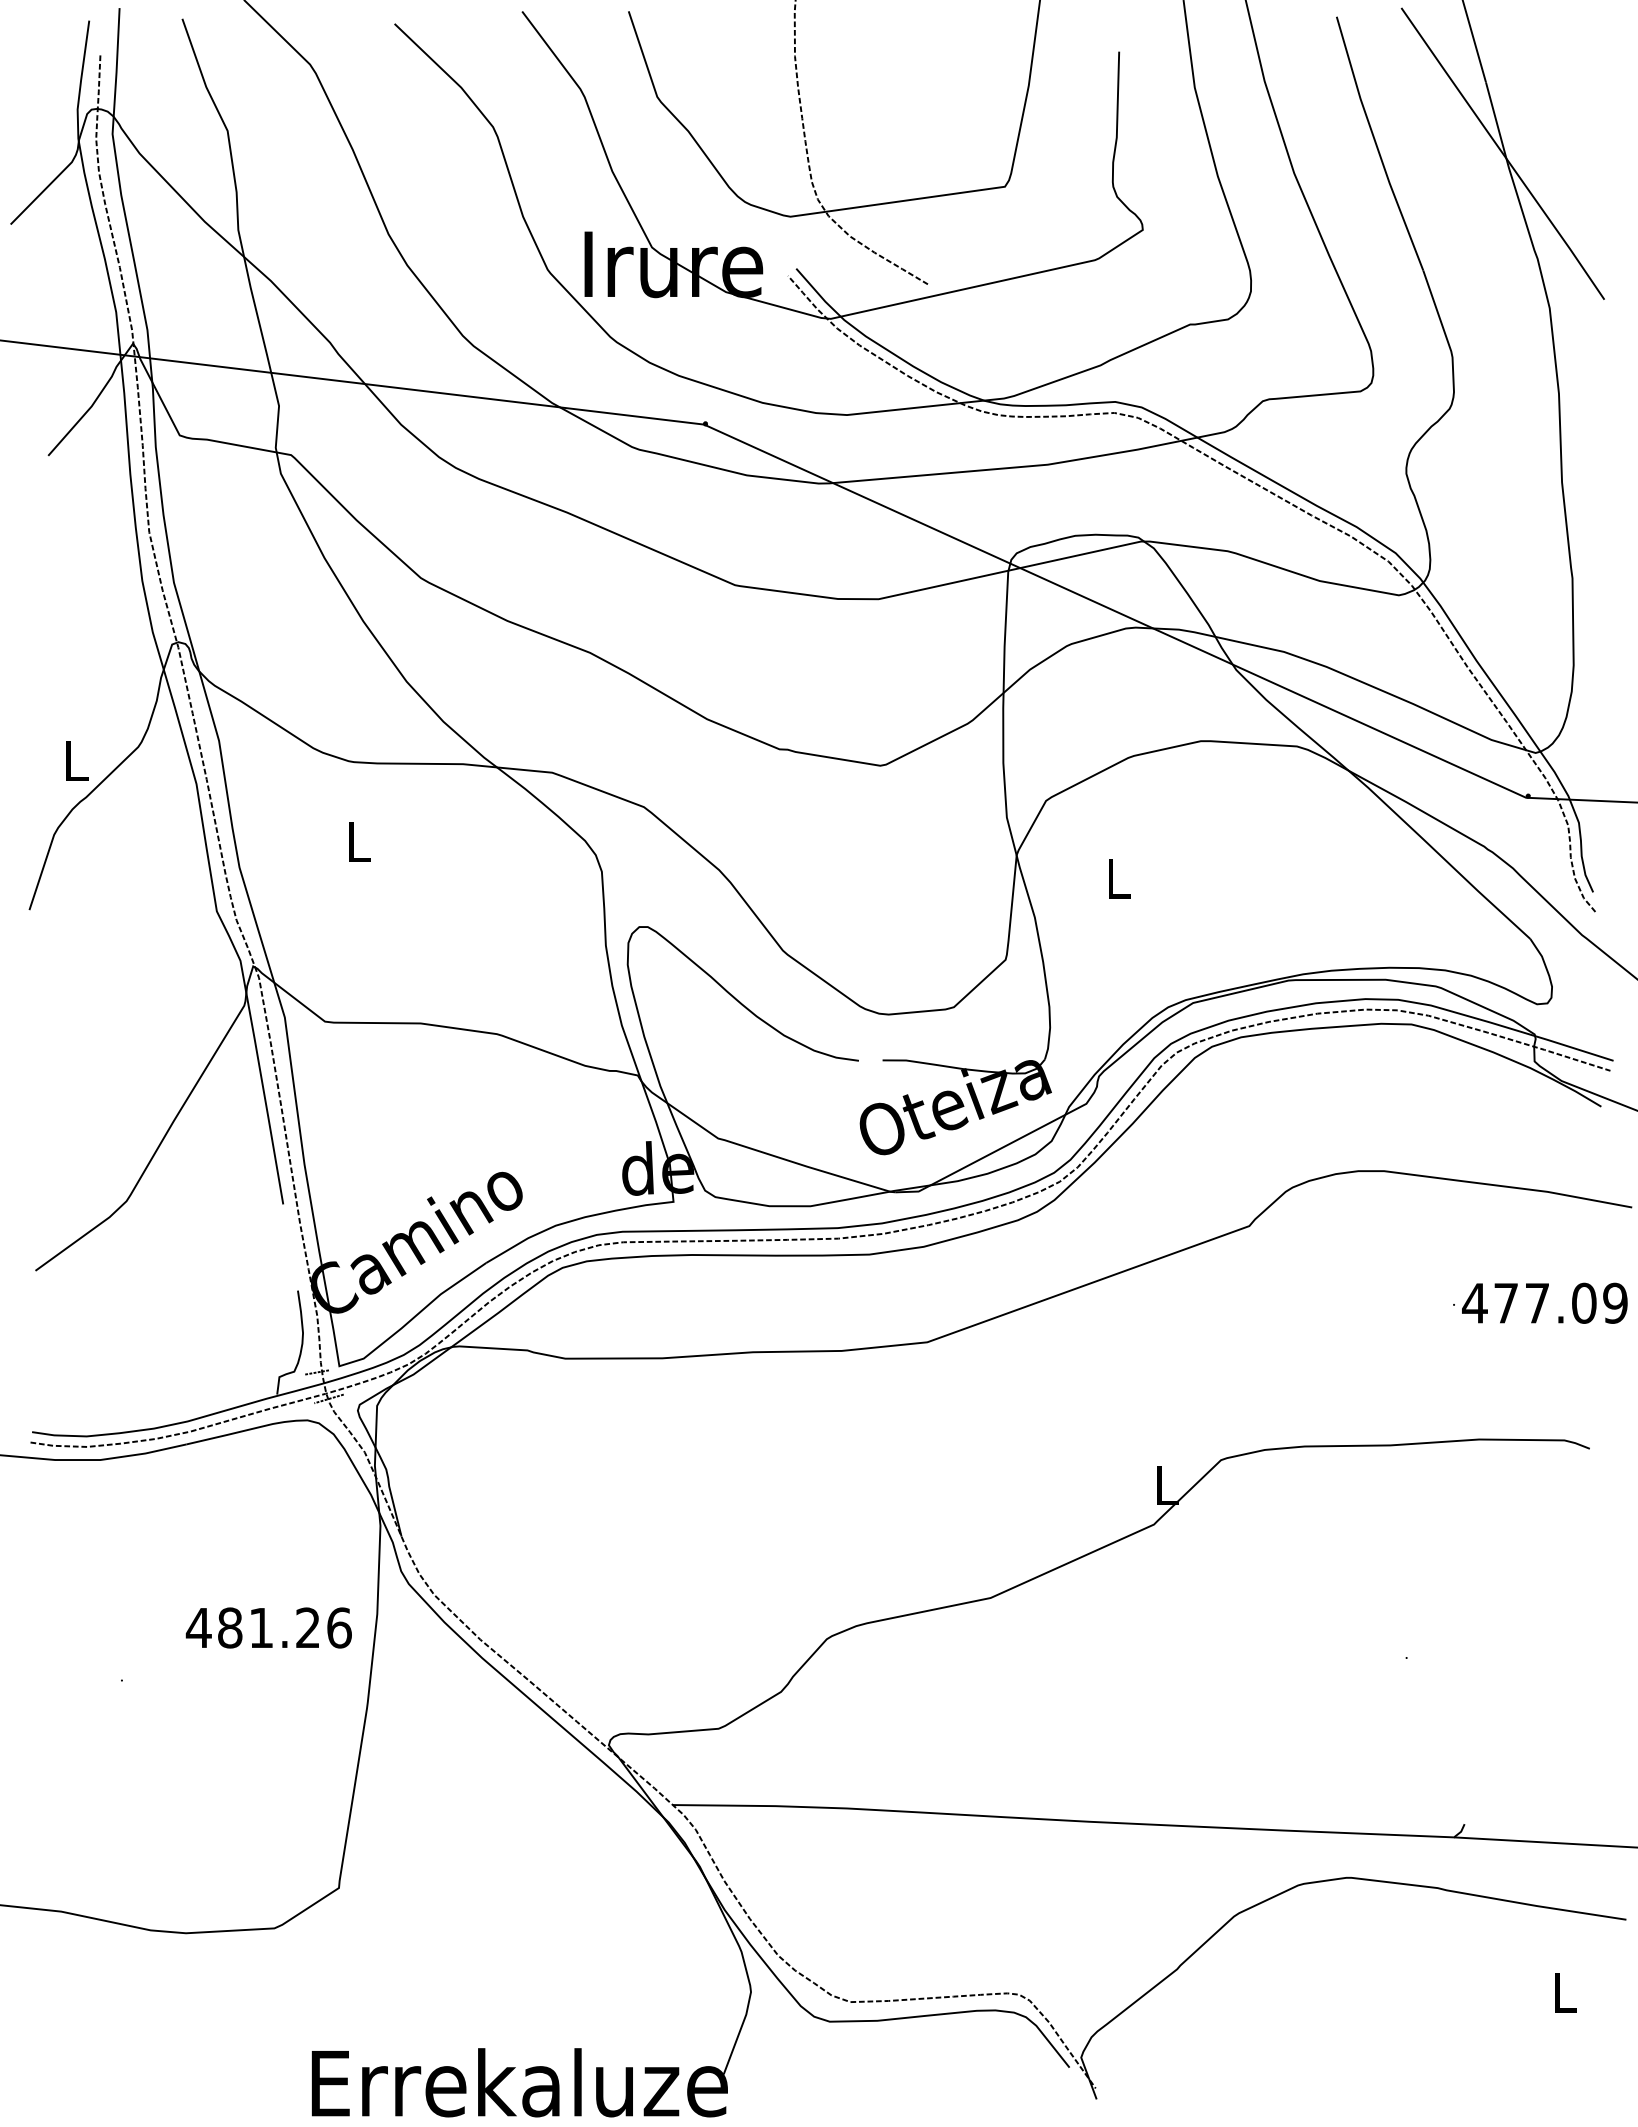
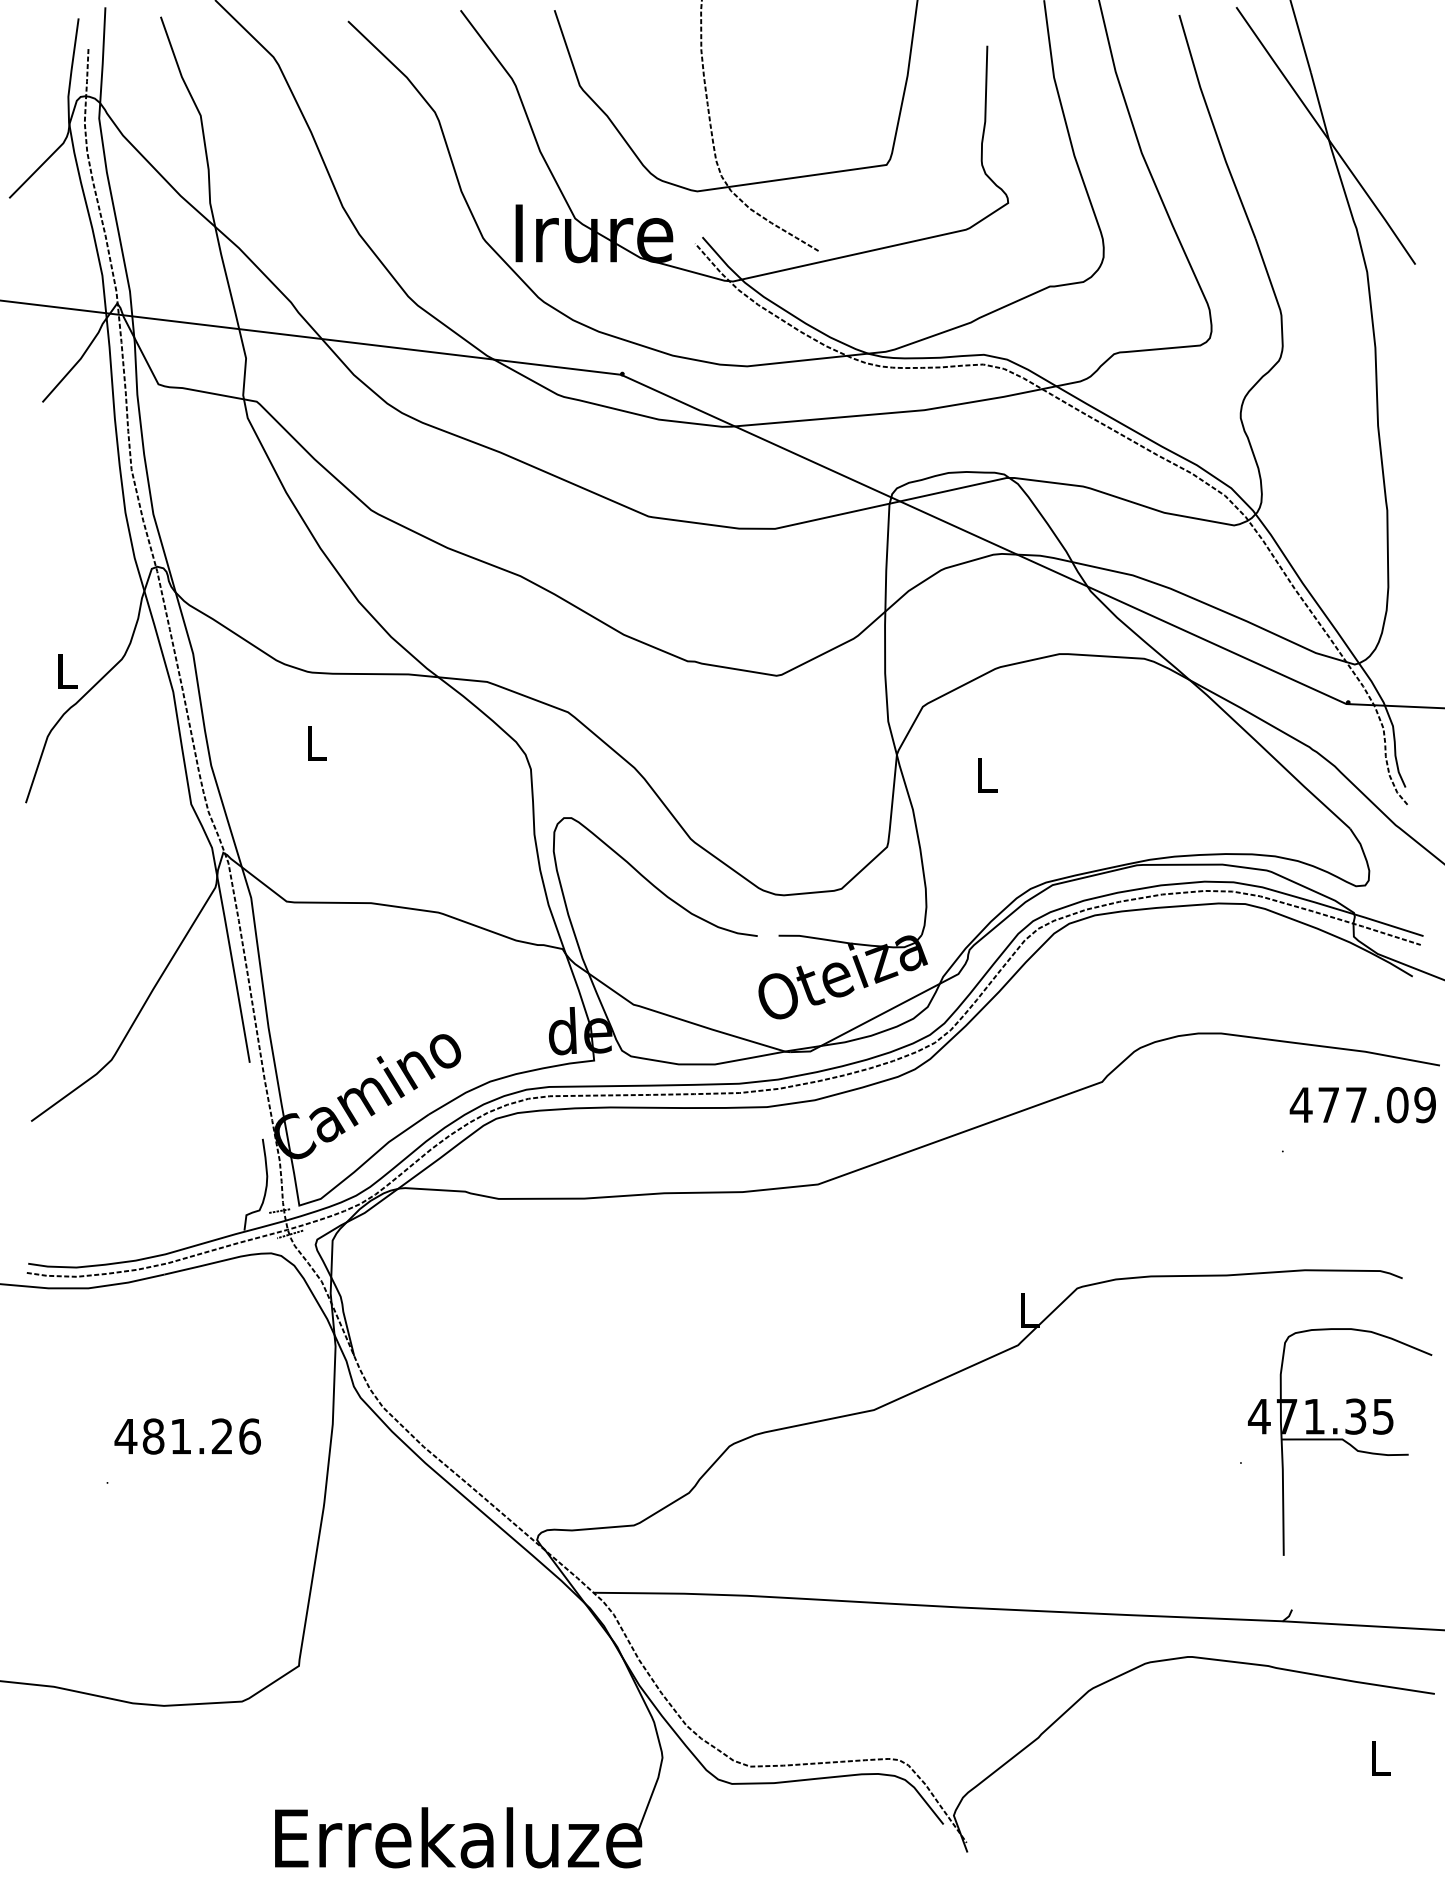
text: (1544, 1302) -> (1362, 1104), moved
text: (268, 1627) -> (187, 1436), moved
part: (1518, 1634) -> (1339, 1442), added

